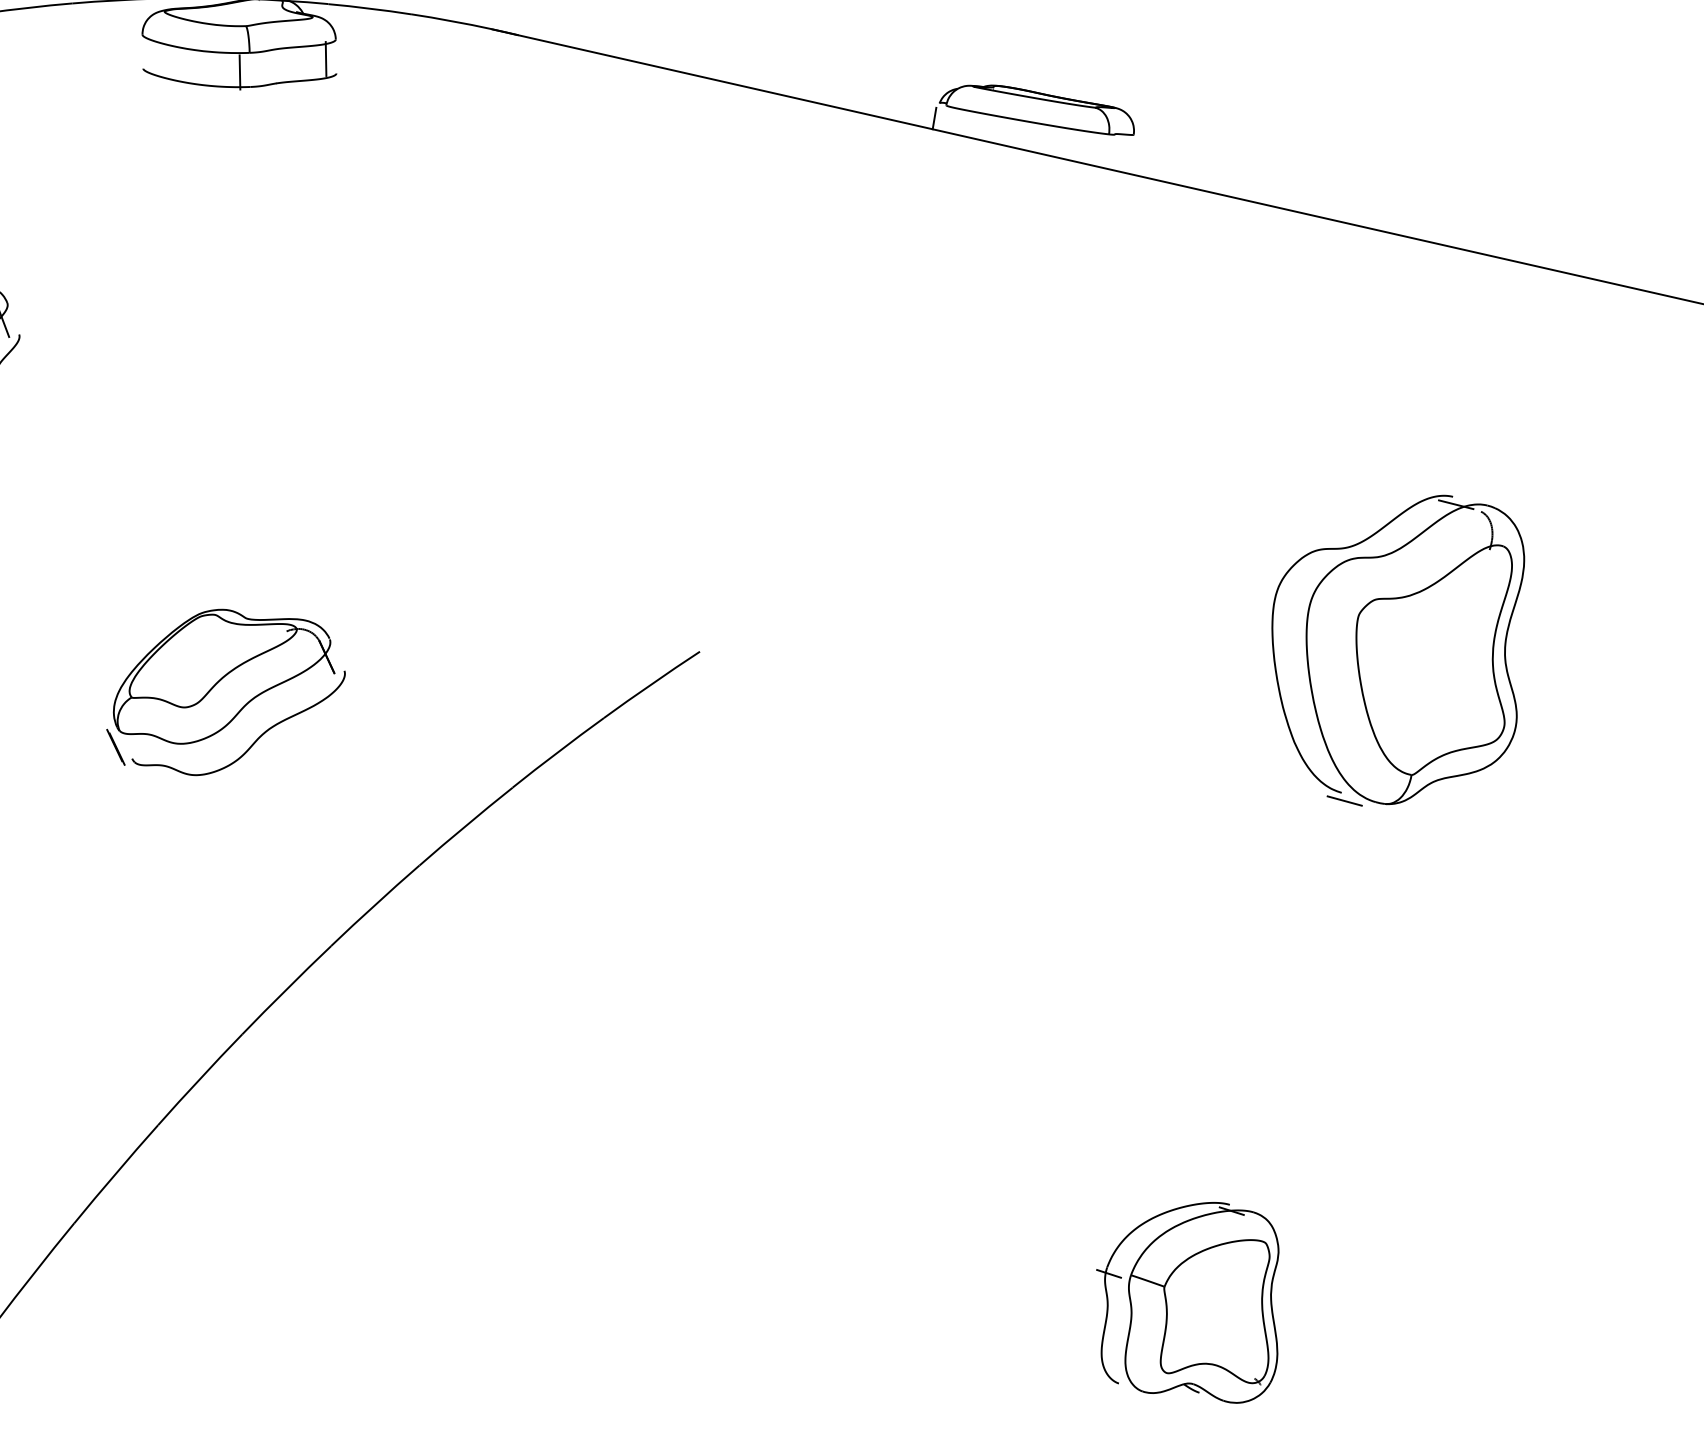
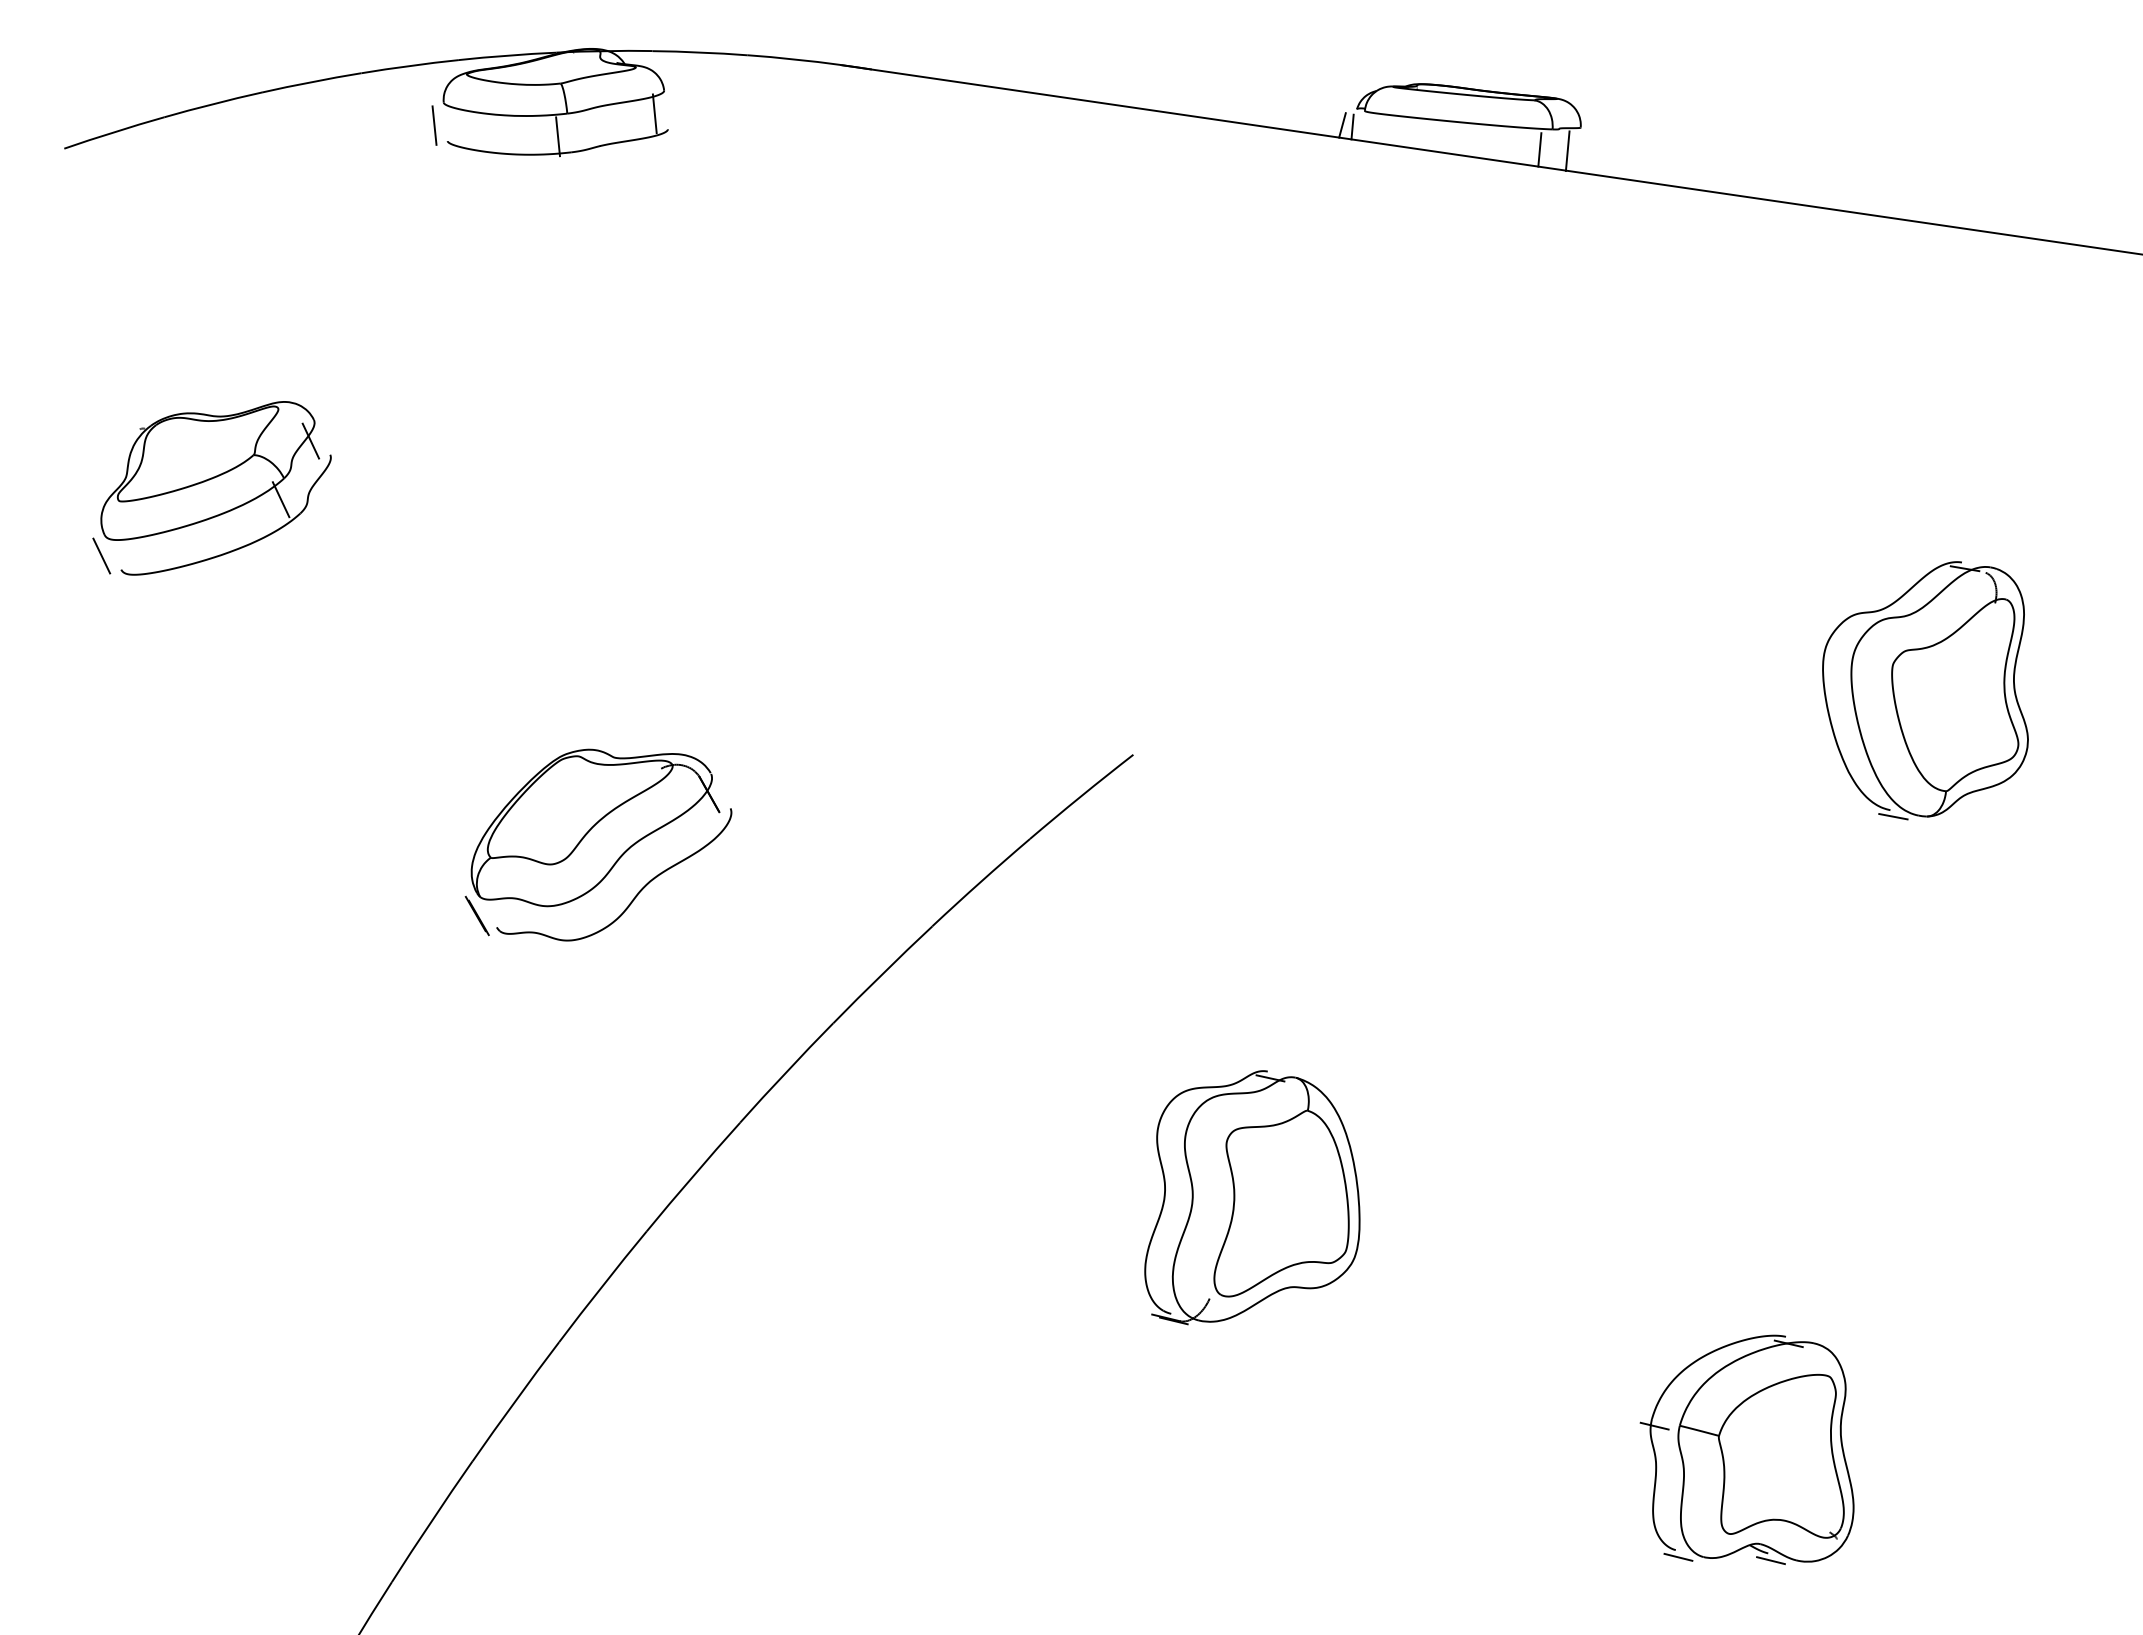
line: (132, 54) -> (434, 125), added
line: (925, 116) -> (1342, 125), added
line: (1096, 151) -> (1539, 149), added
line: (1120, 153) -> (1567, 150), added
part: (1396, 650) -> (1925, 690), size x0.71
part: (773, 1046) -> (1252, 1197), added
line: (1120, 1389) -> (1678, 1556), added
line: (1200, 1399) -> (1770, 1560), added

